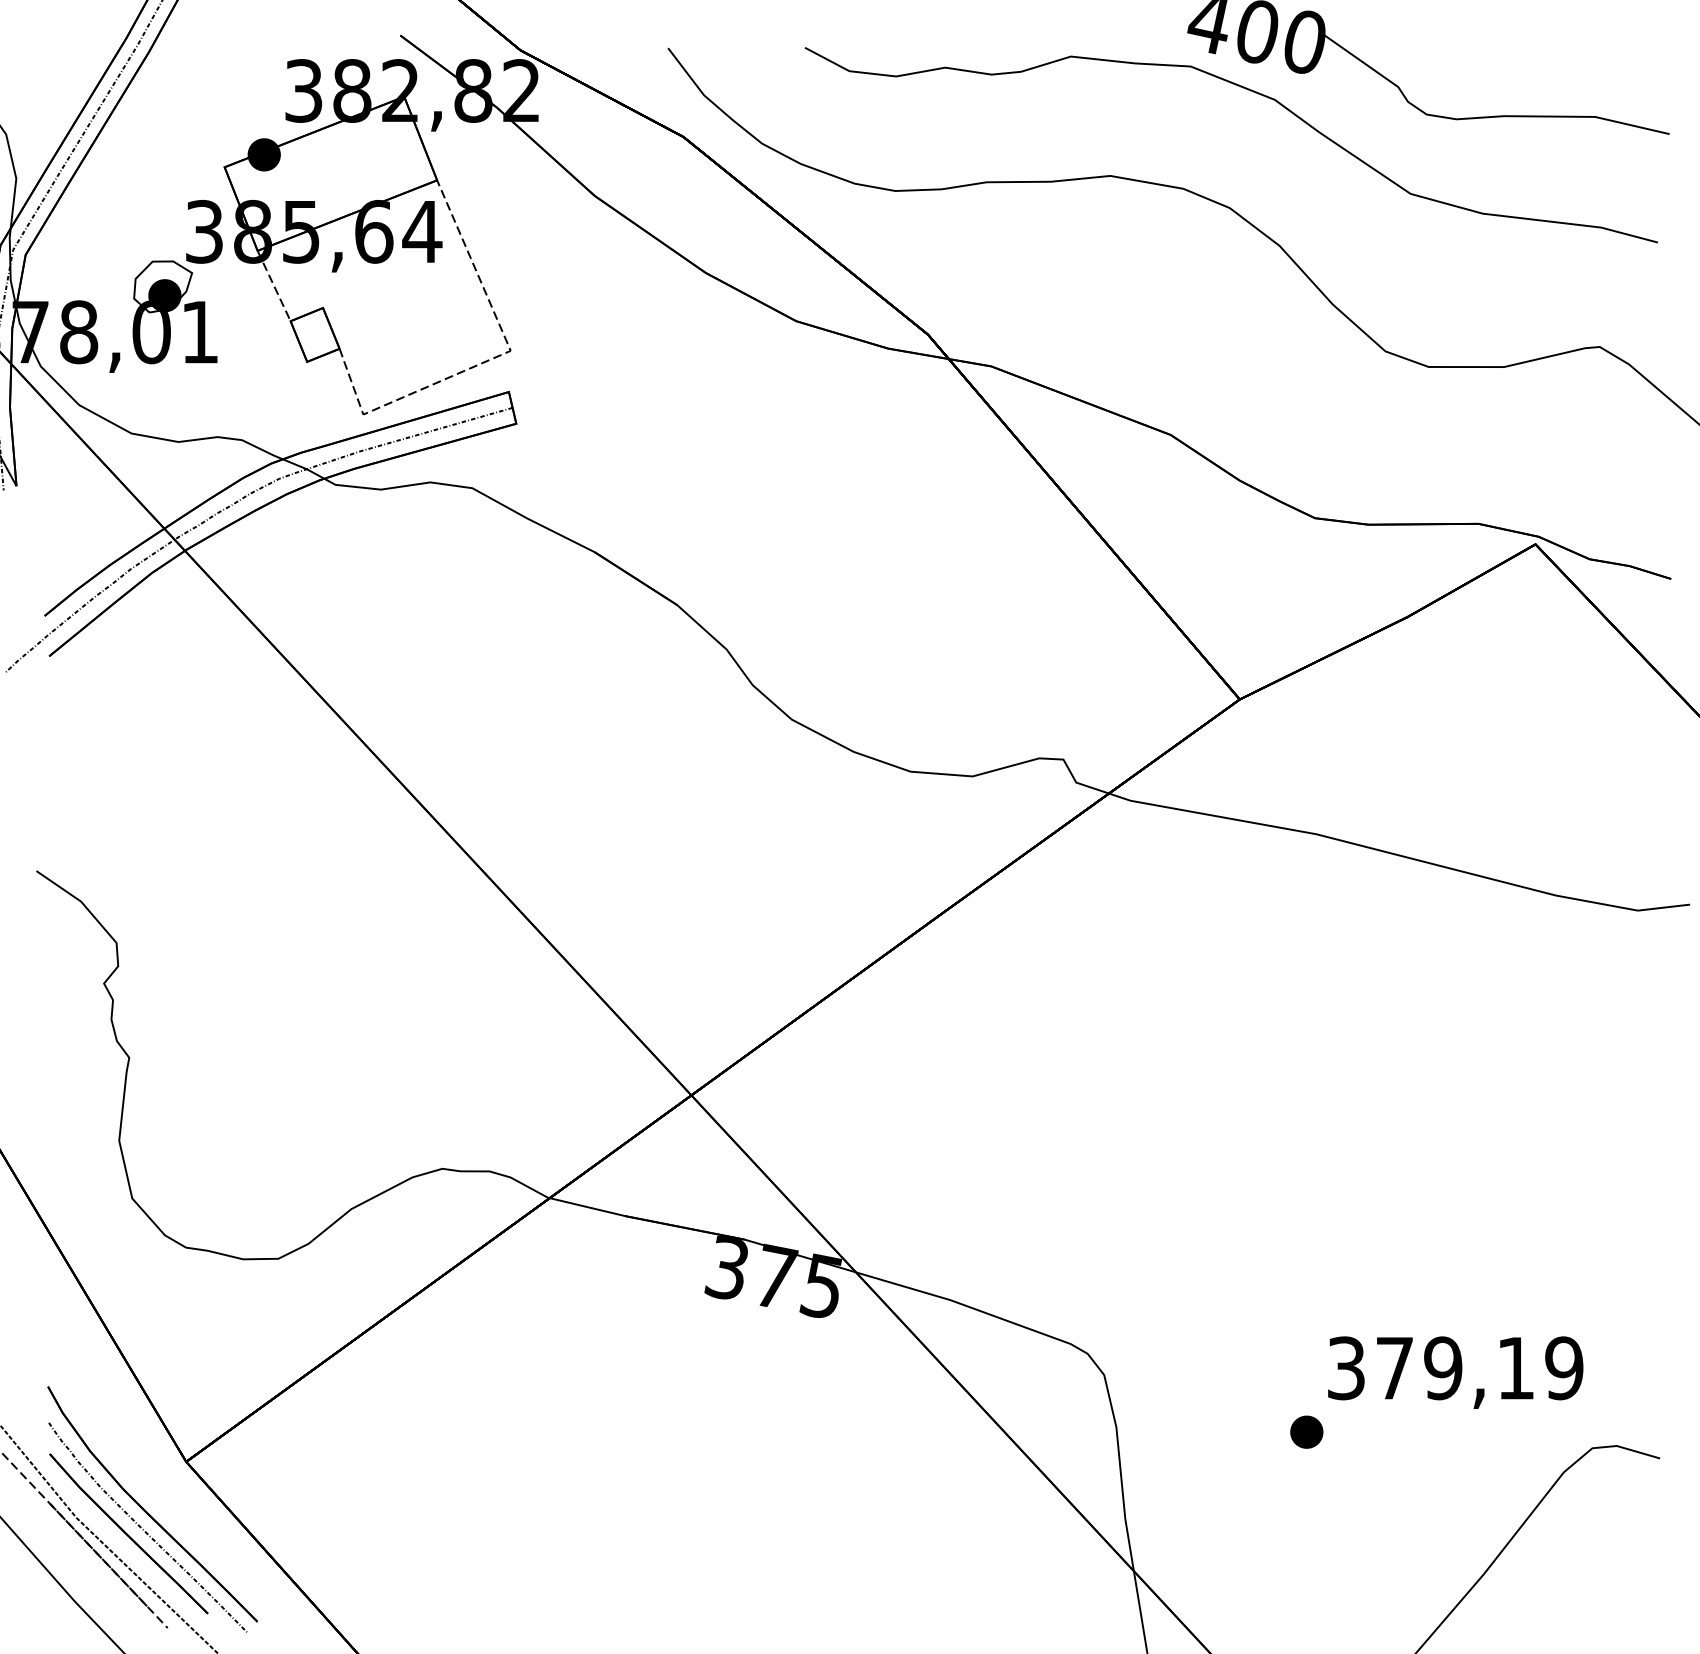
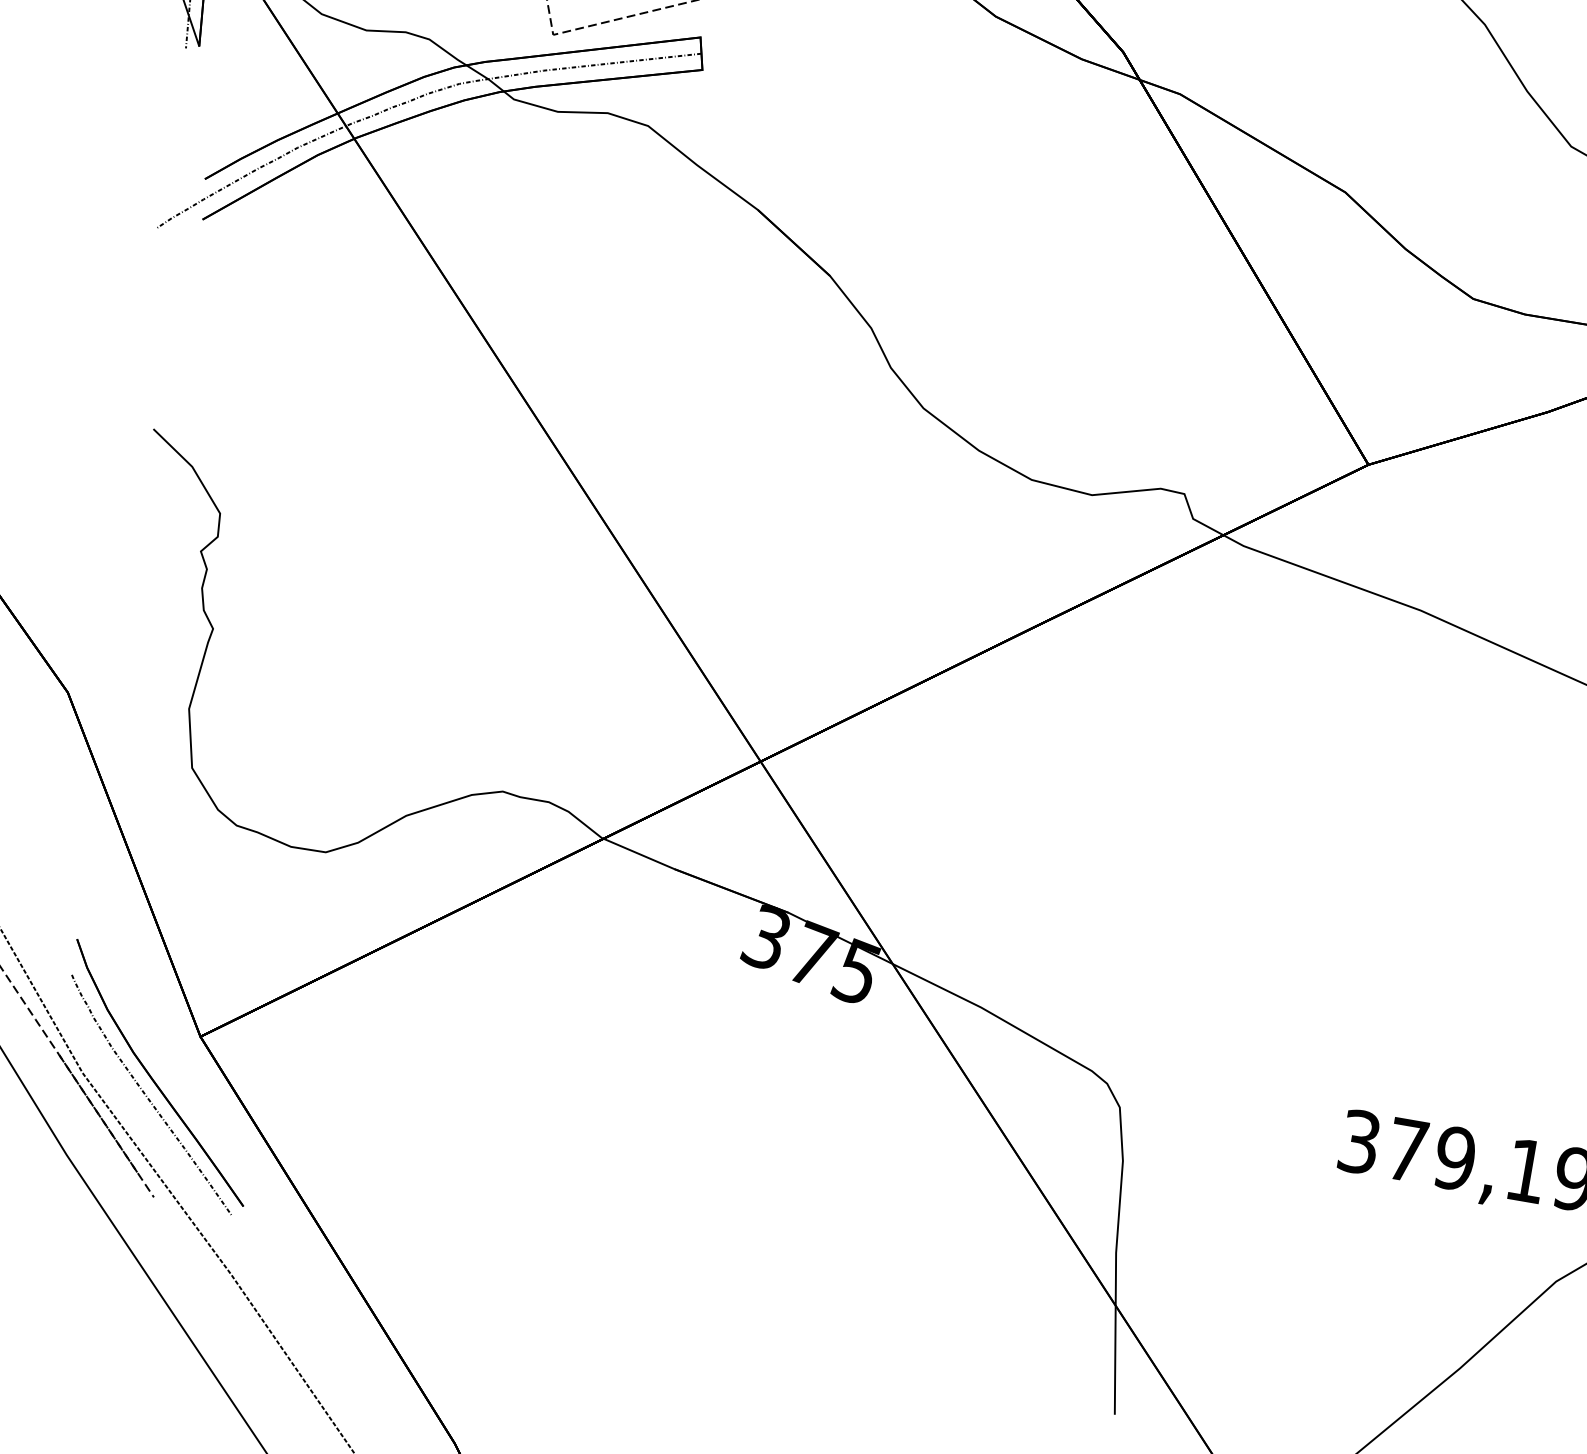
part: (1306, 1431) -> (1309, 1197), removed
part: (128, 1533) -> (131, 1097), removed

